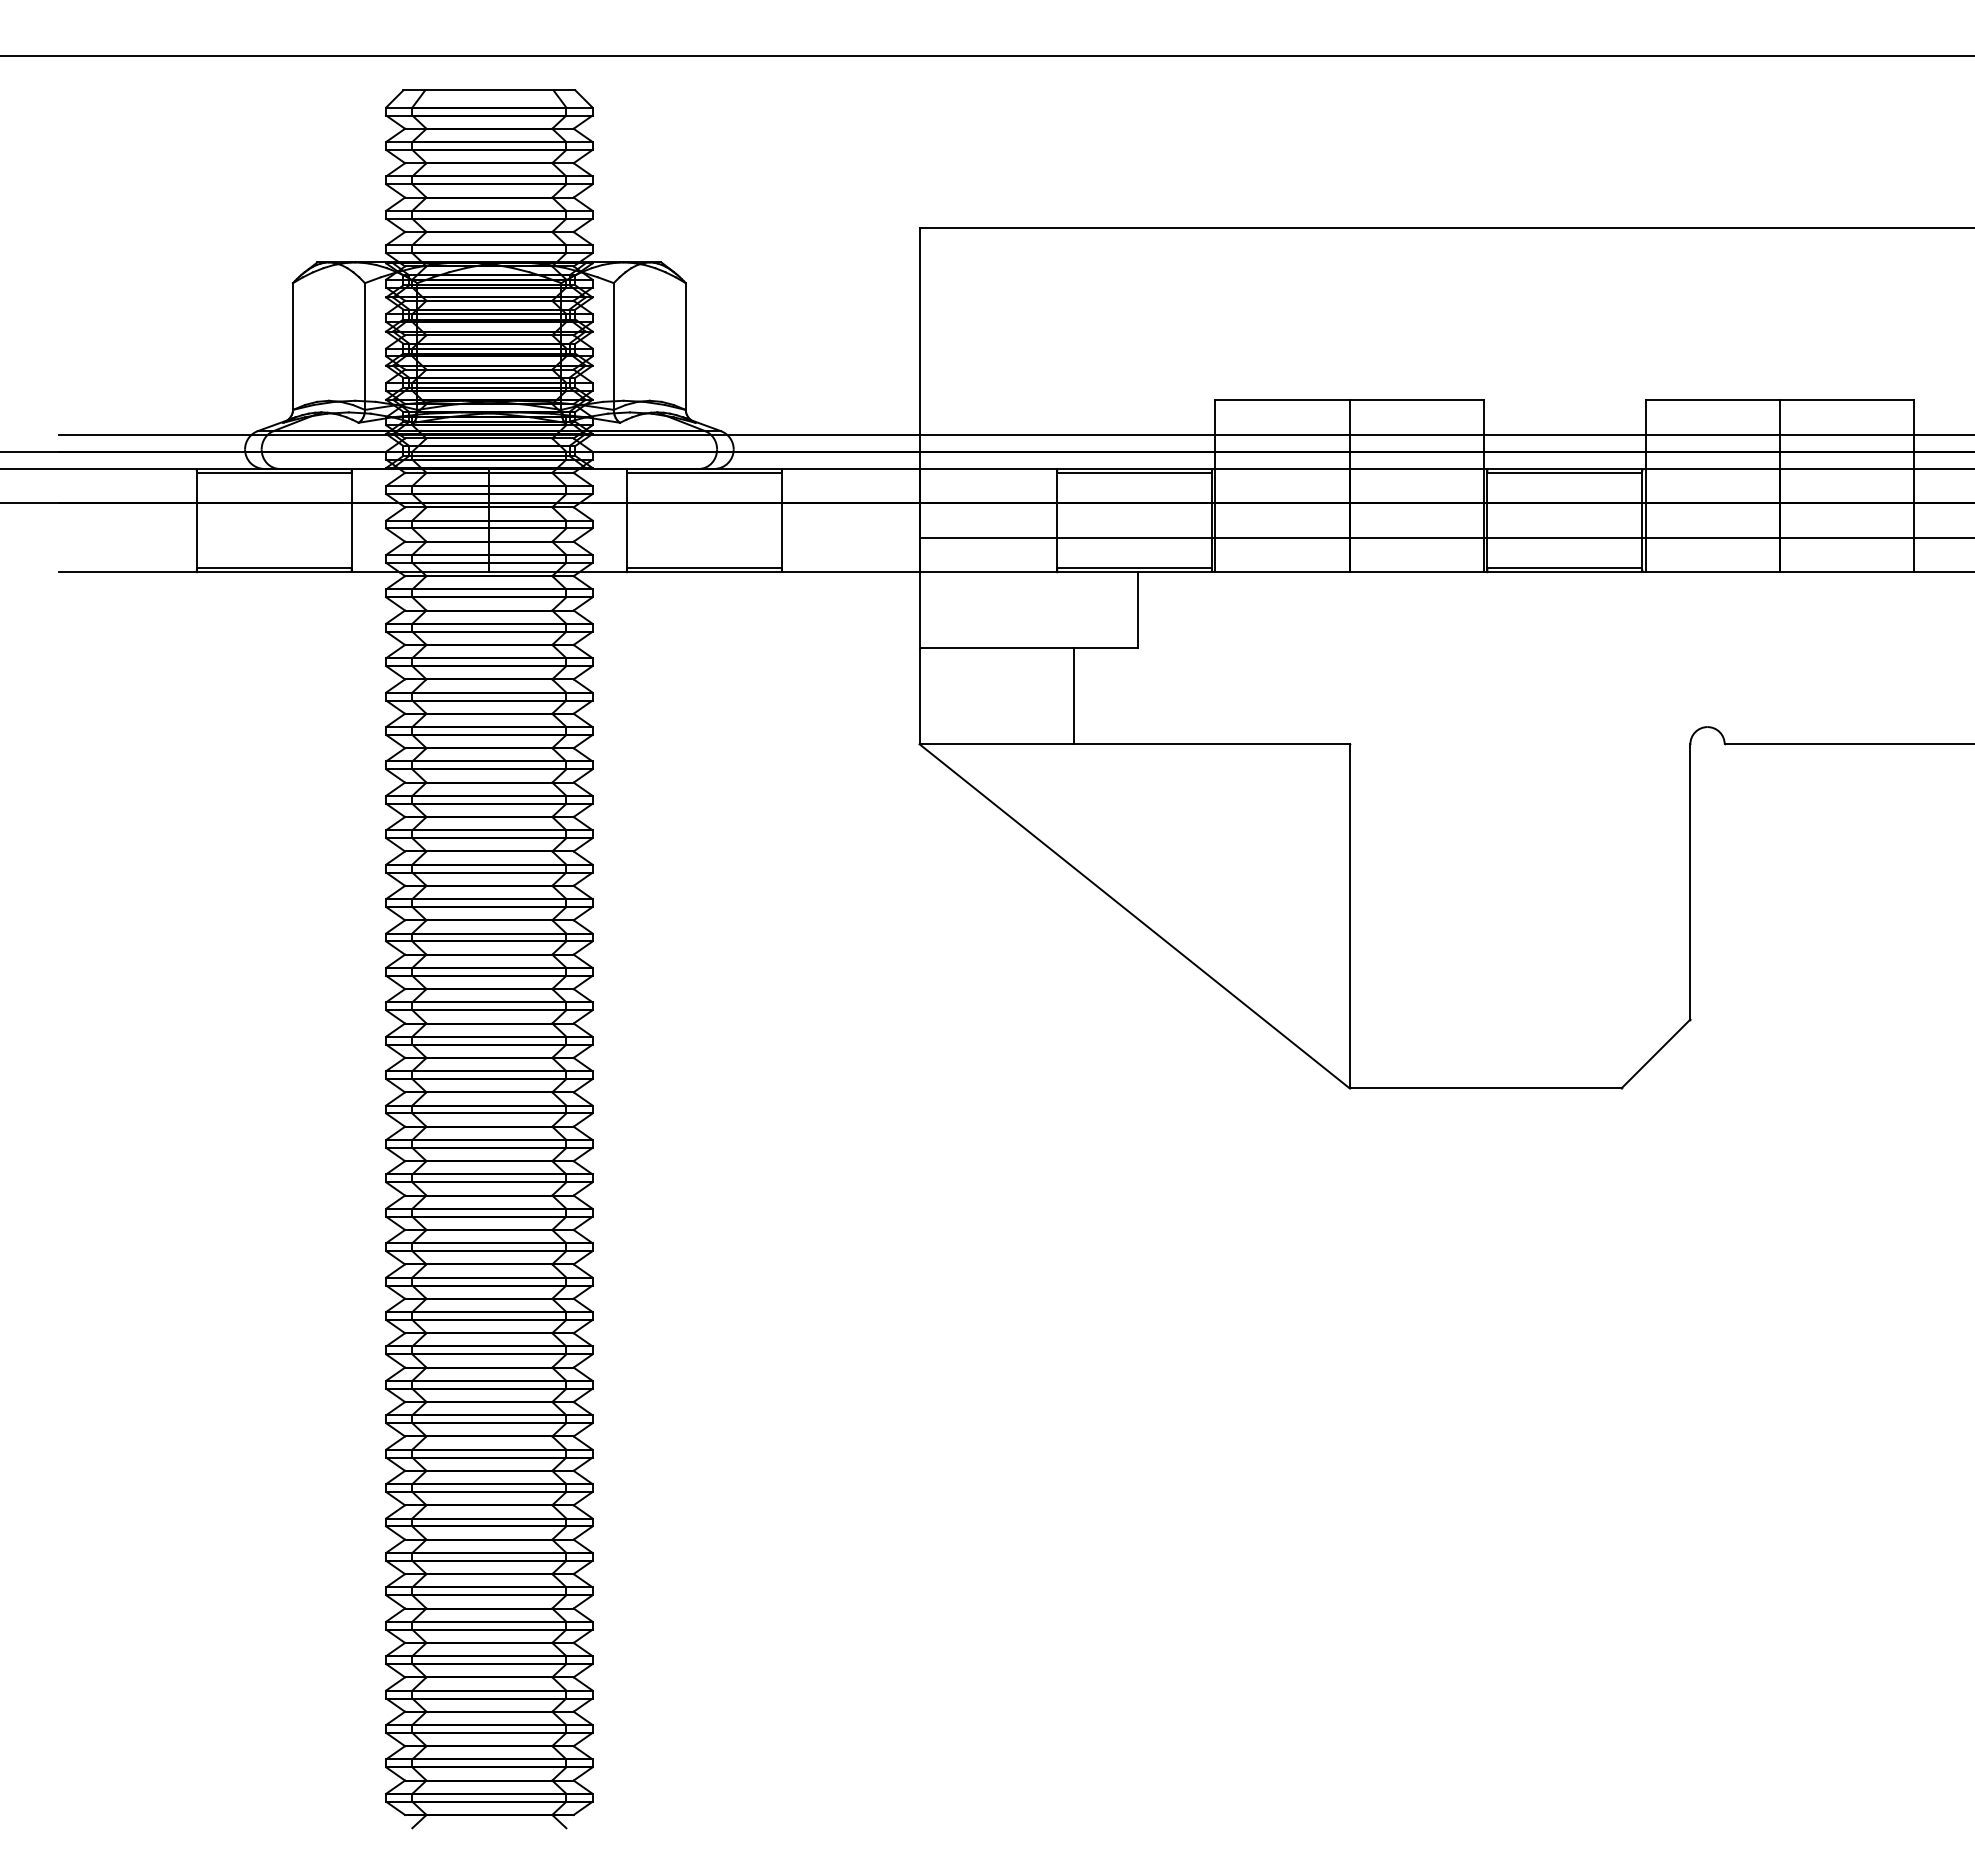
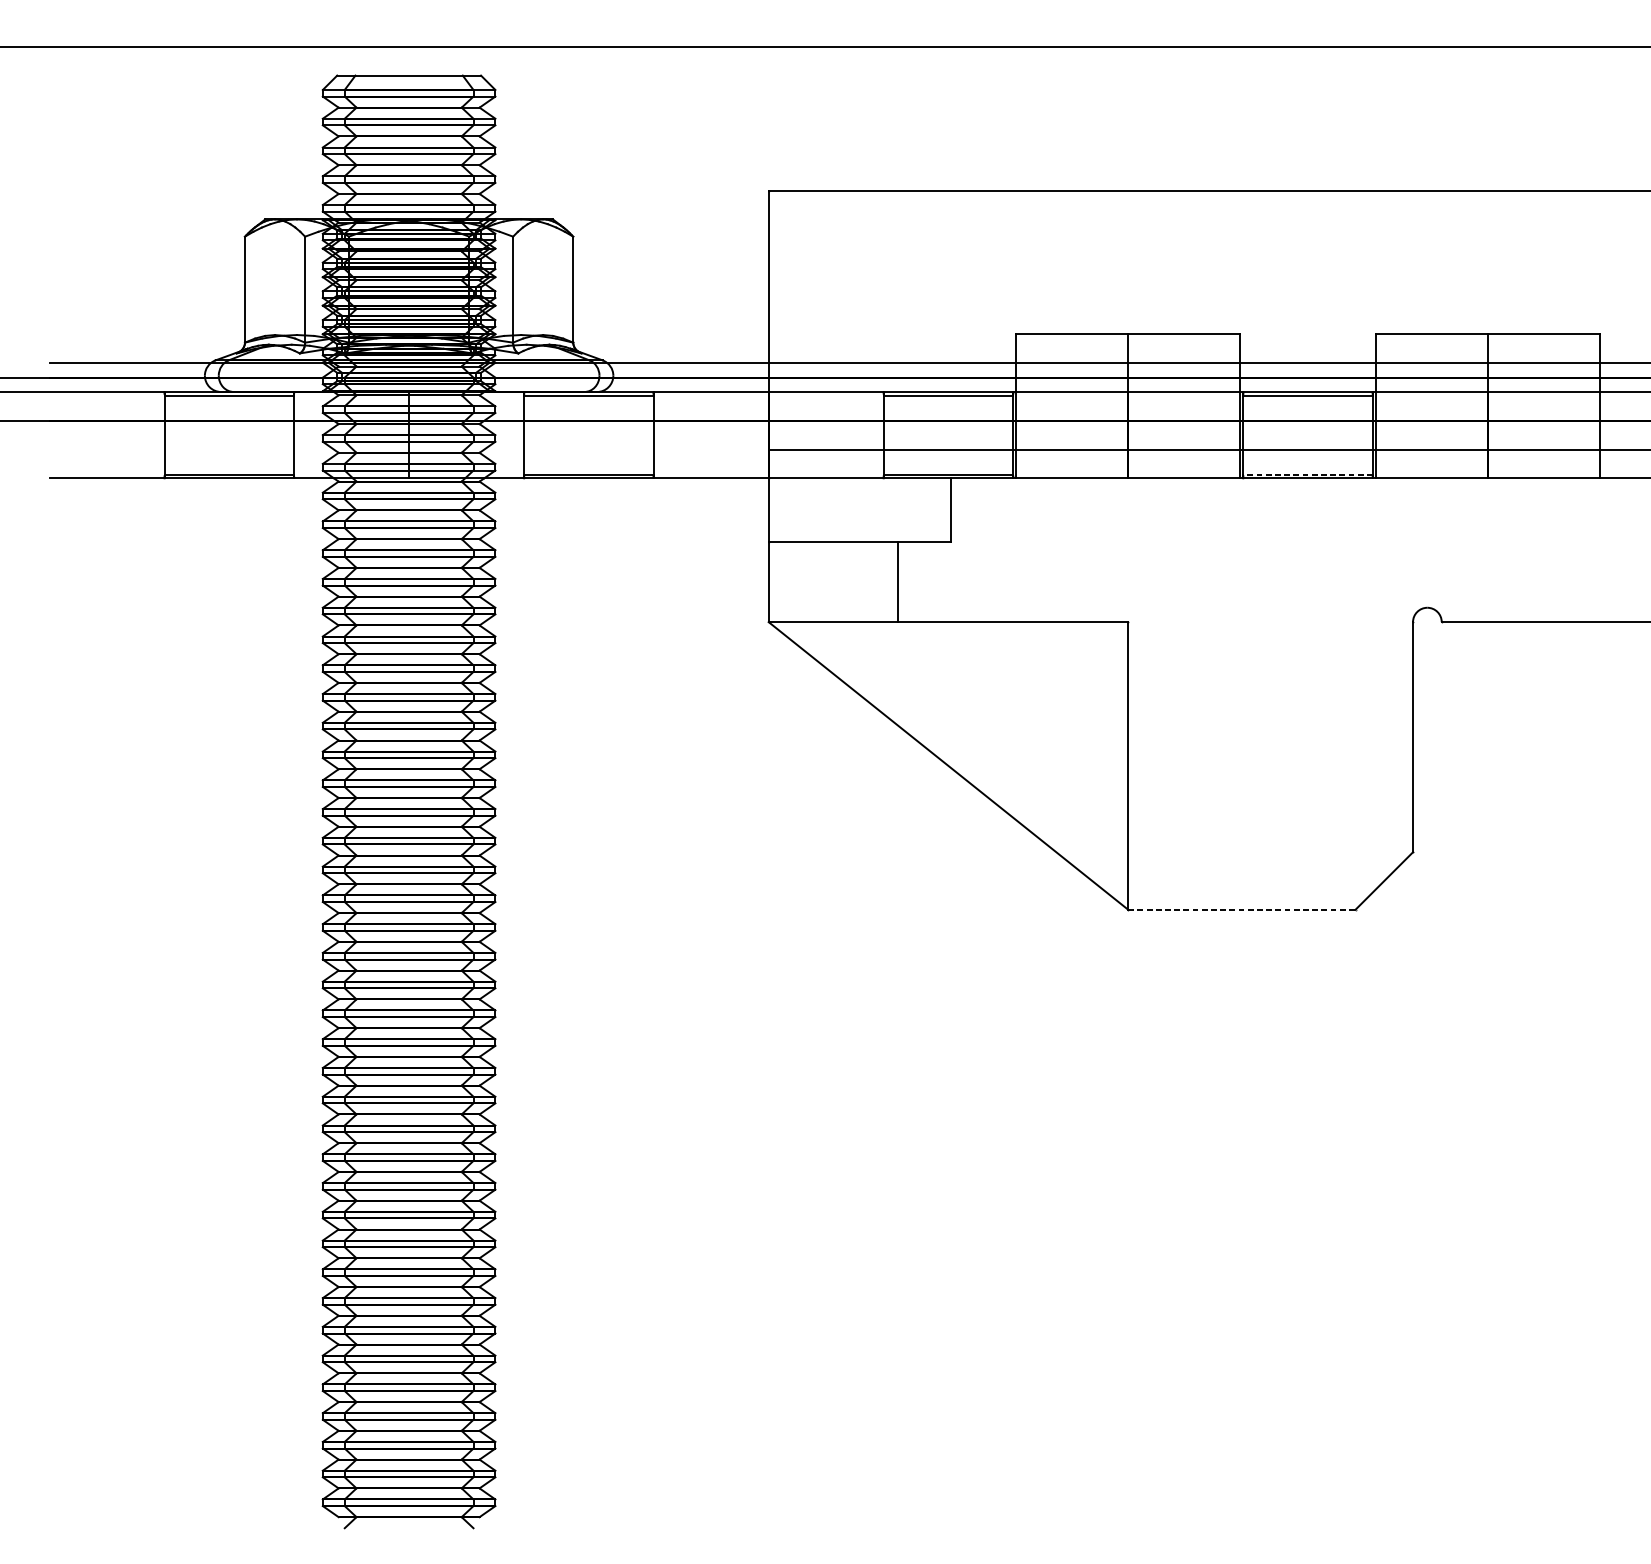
line: (1564, 567) -> (1307, 474), solid -> dashed
line: (1485, 1088) -> (1241, 909), solid -> dashed

